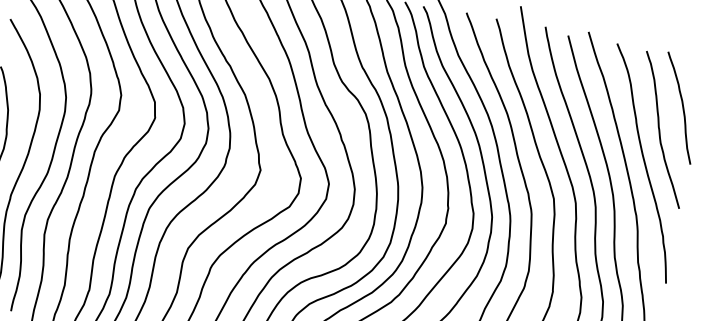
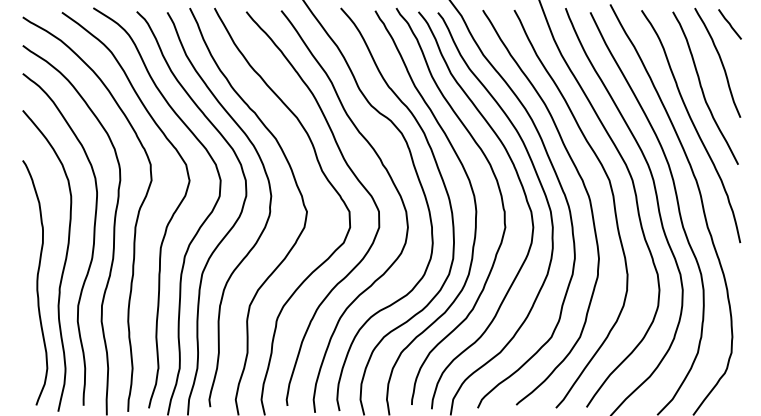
line: (697, 73) -> (729, 24), added

